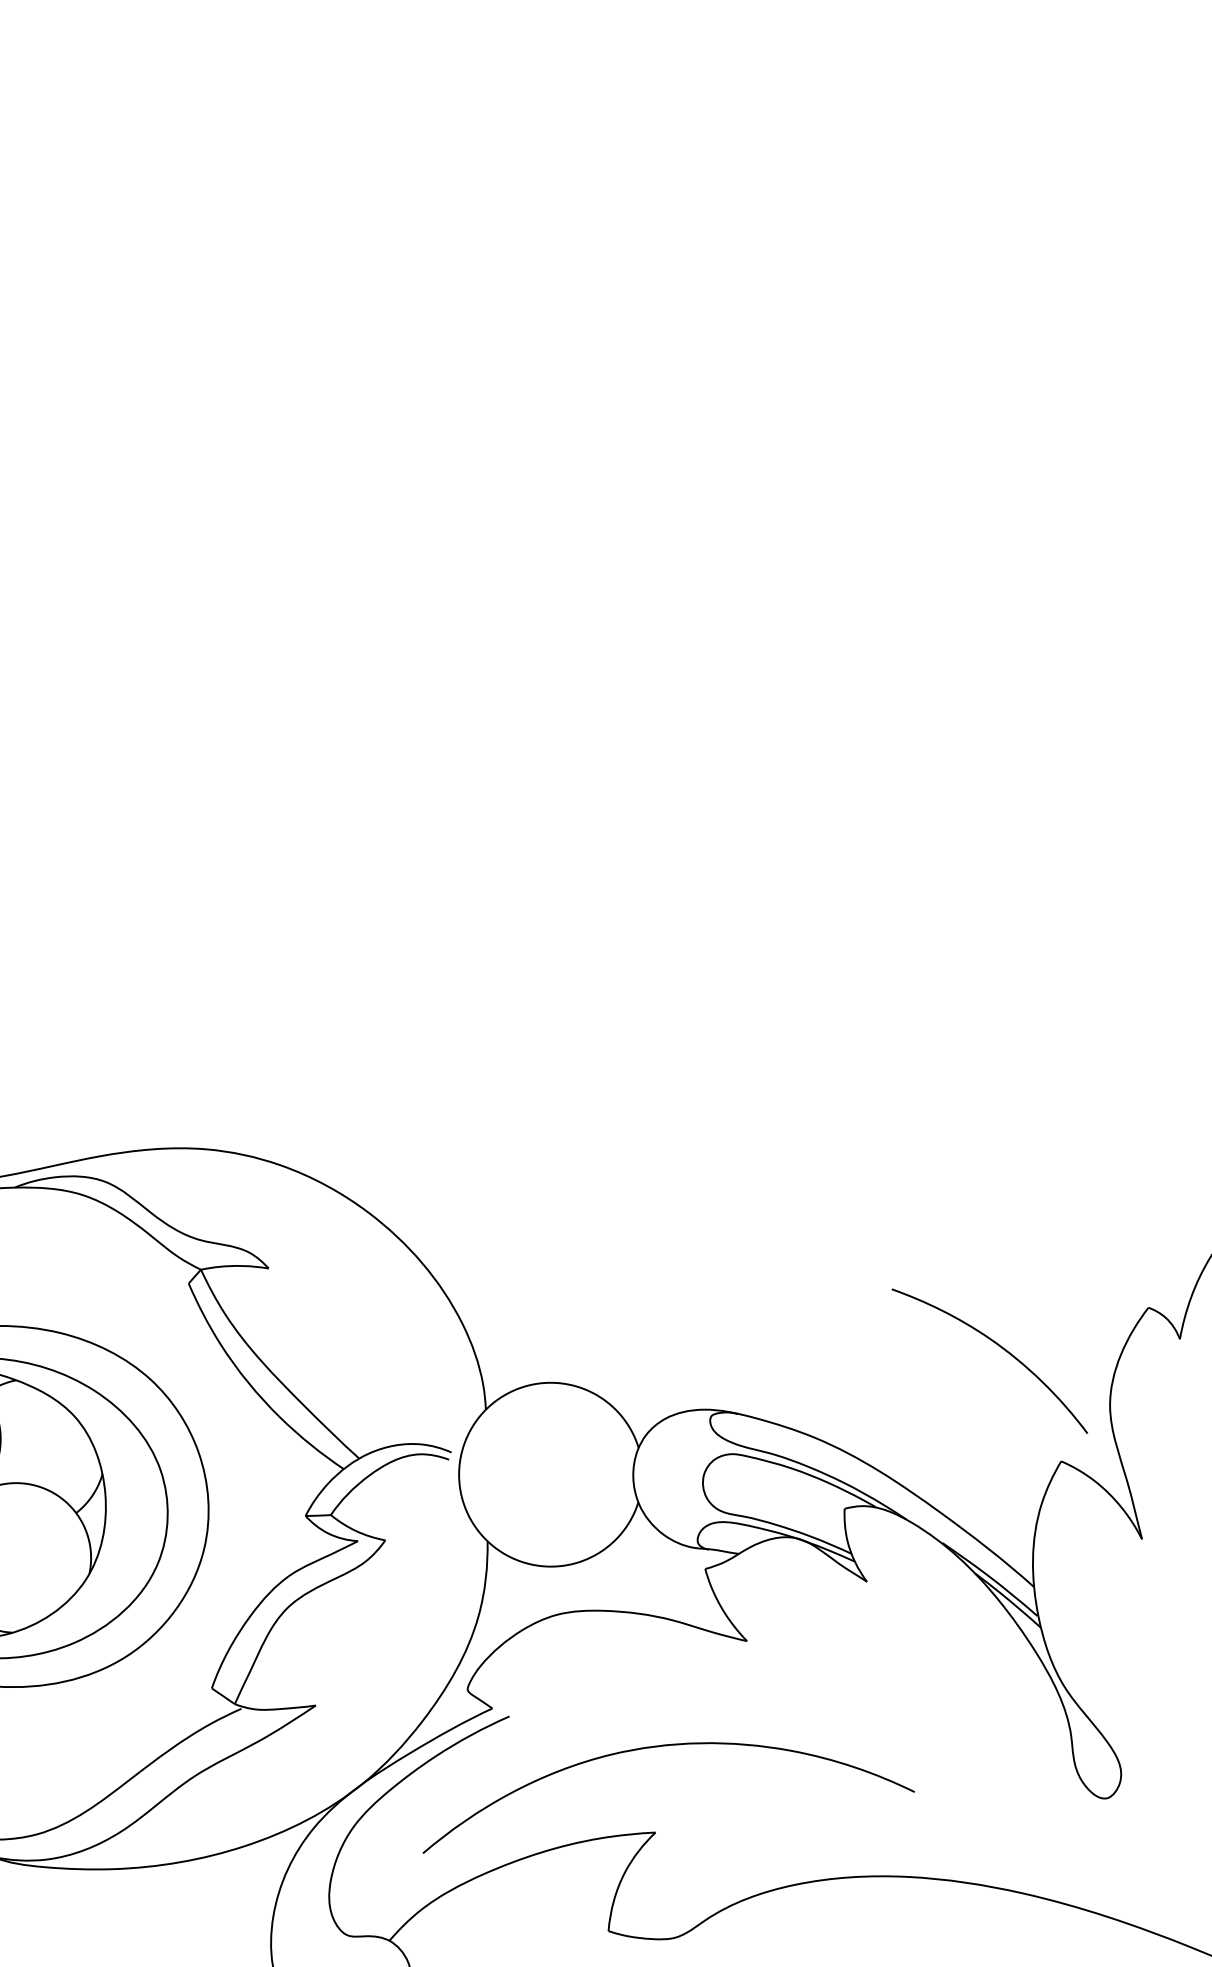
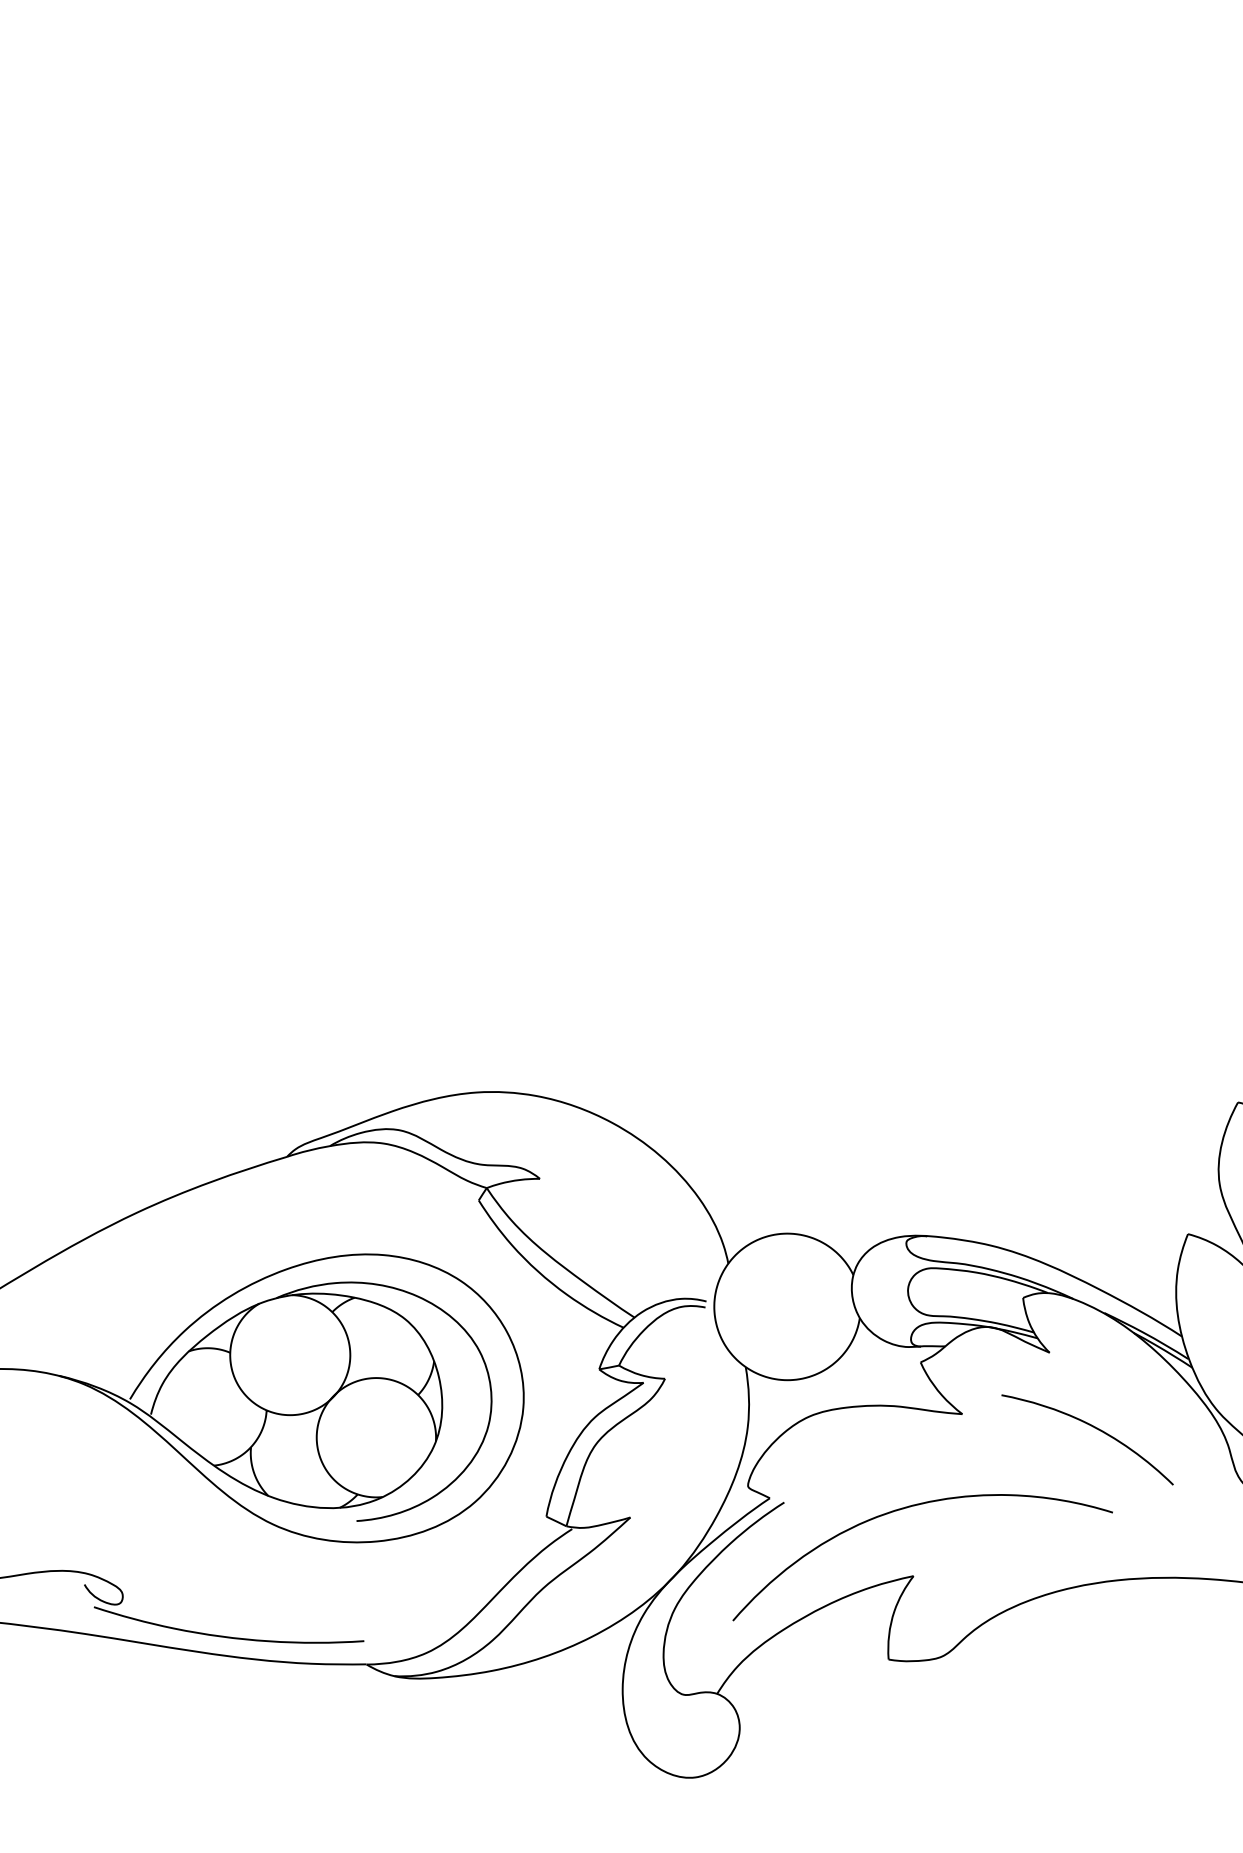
curve: (998, 1346) -> (1092, 1427), moved

